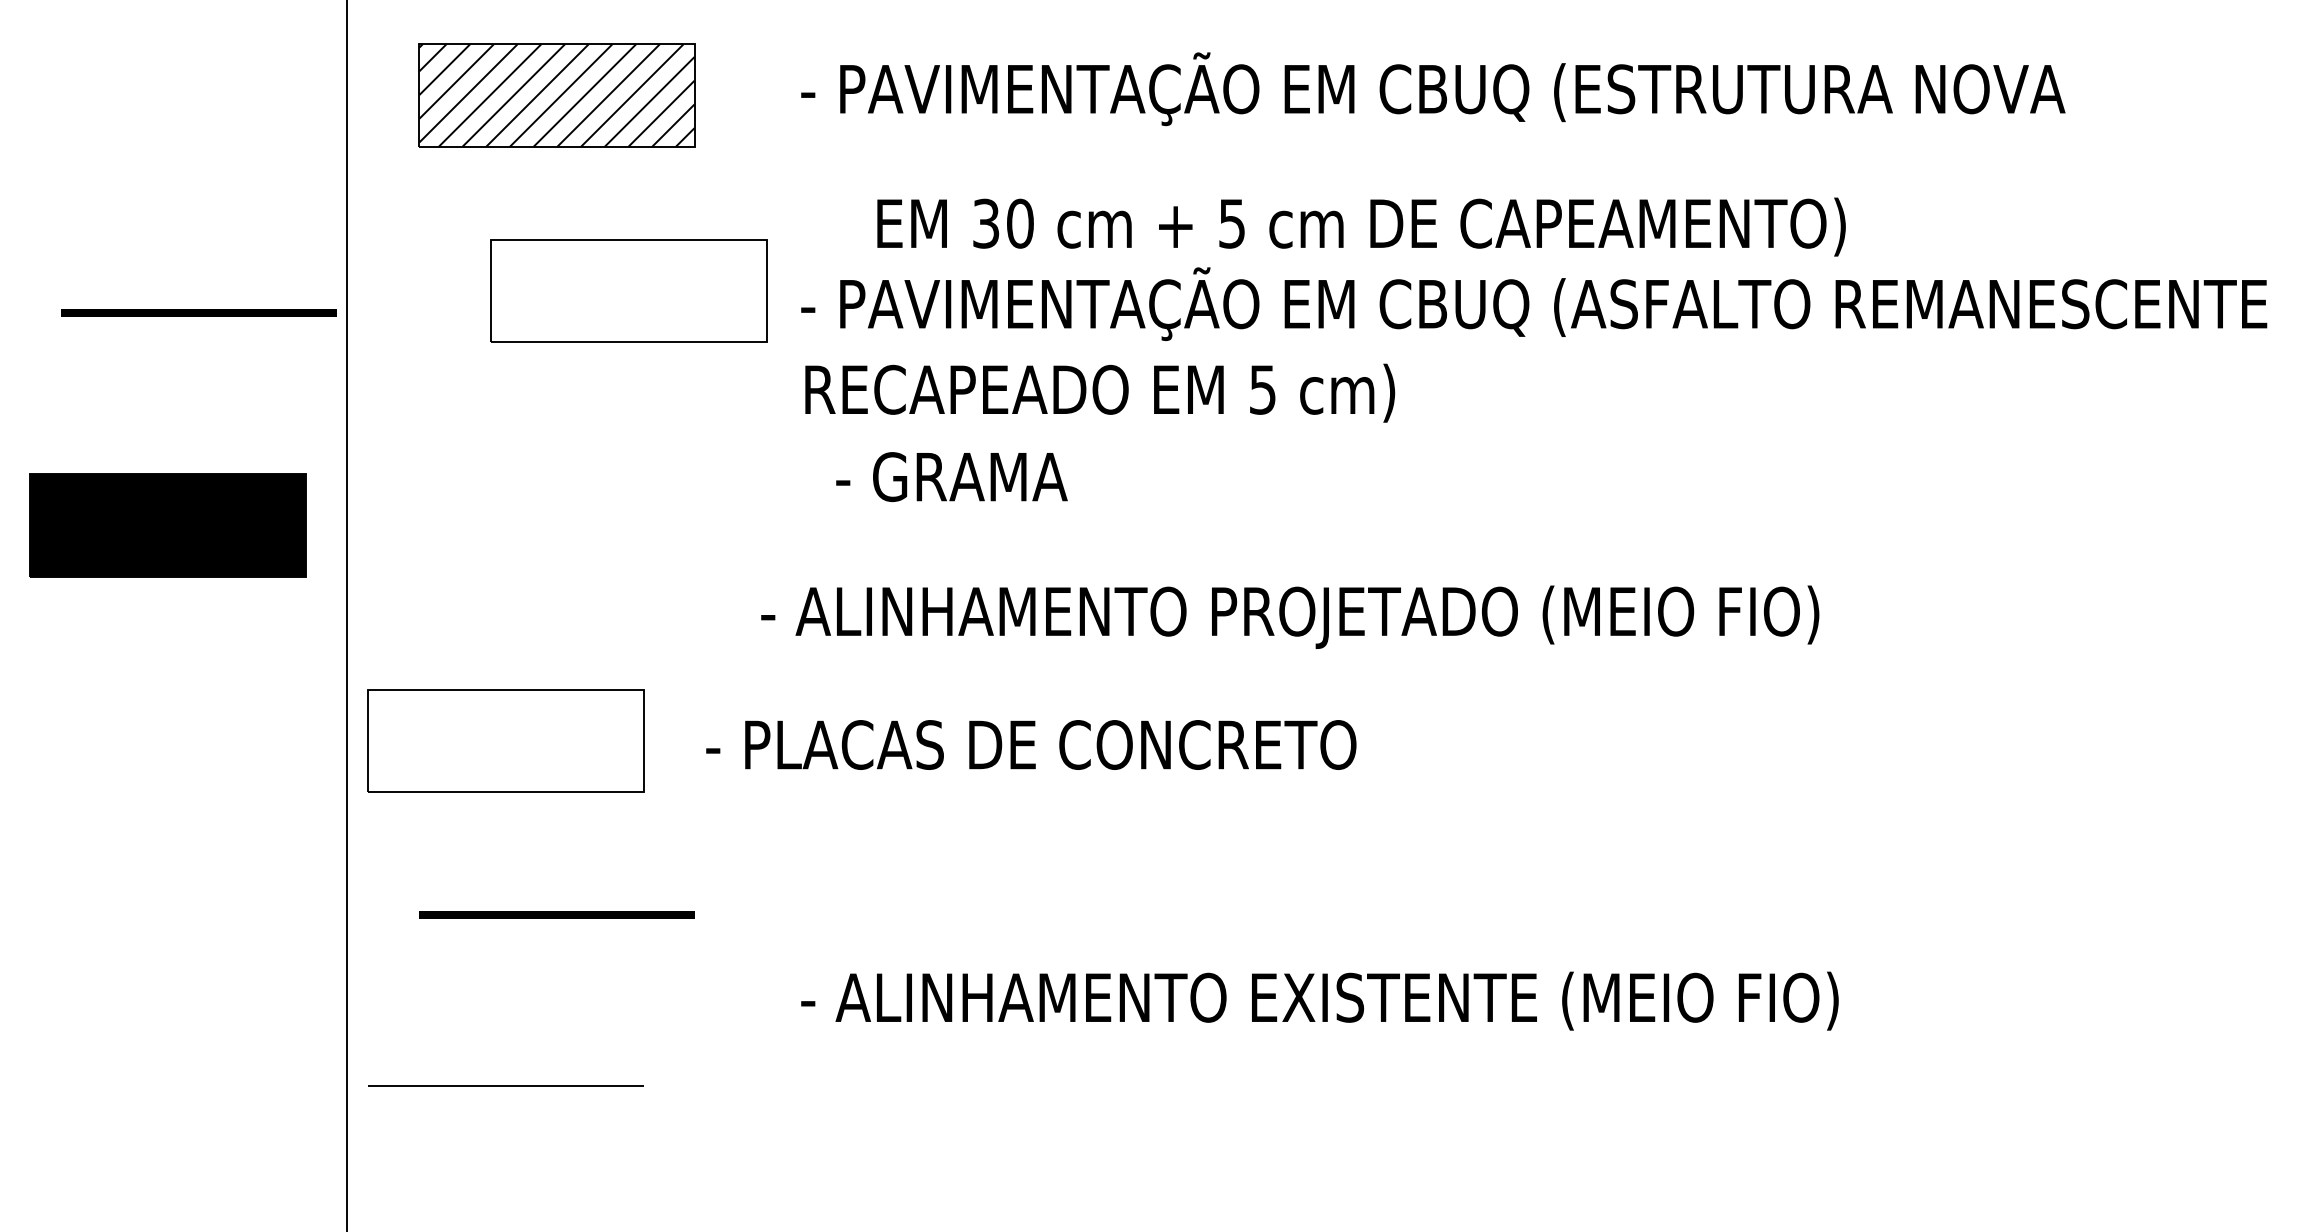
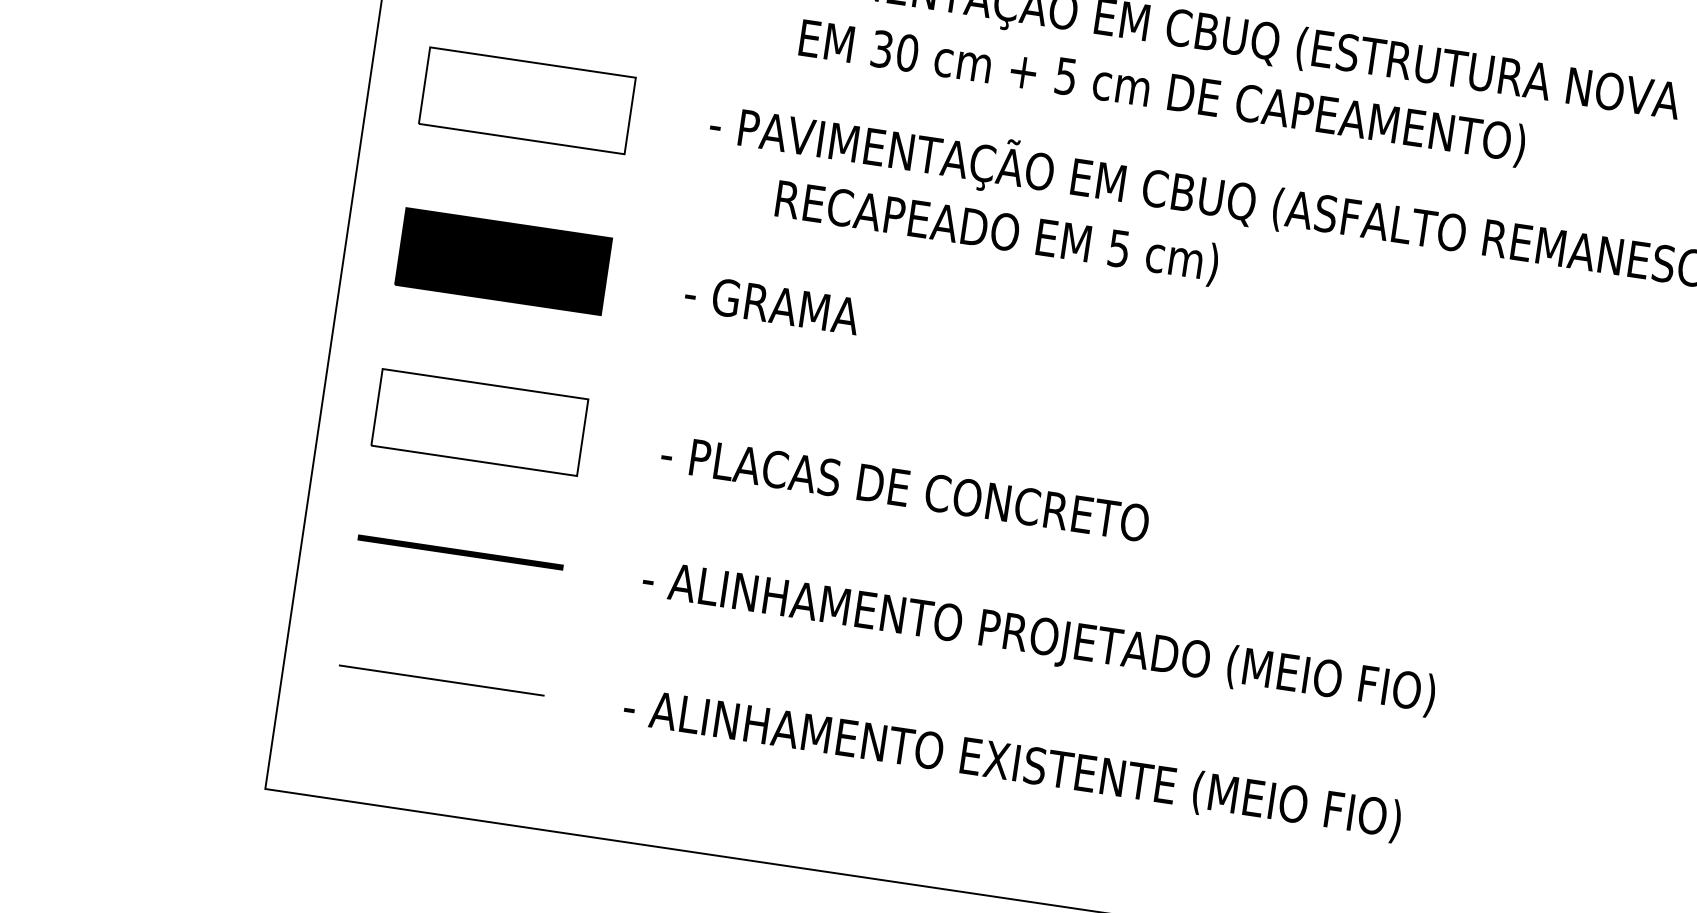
text: (1361, 226) -> (1162, 92), moved
part: (628, 290) -> (527, 100), moved
line: (198, 312) -> (259, 62), removed
text: (1100, 392) -> (997, 232), moved
text: (951, 477) -> (771, 304), moved
part: (167, 525) -> (503, 261), moved
text: (1290, 616) -> (1038, 639), moved
part: (505, 740) -> (479, 422), moved
text: (1031, 744) -> (905, 488), moved
text: (1319, 1000) -> (1012, 764), moved
line: (505, 1085) -> (441, 680), moved

